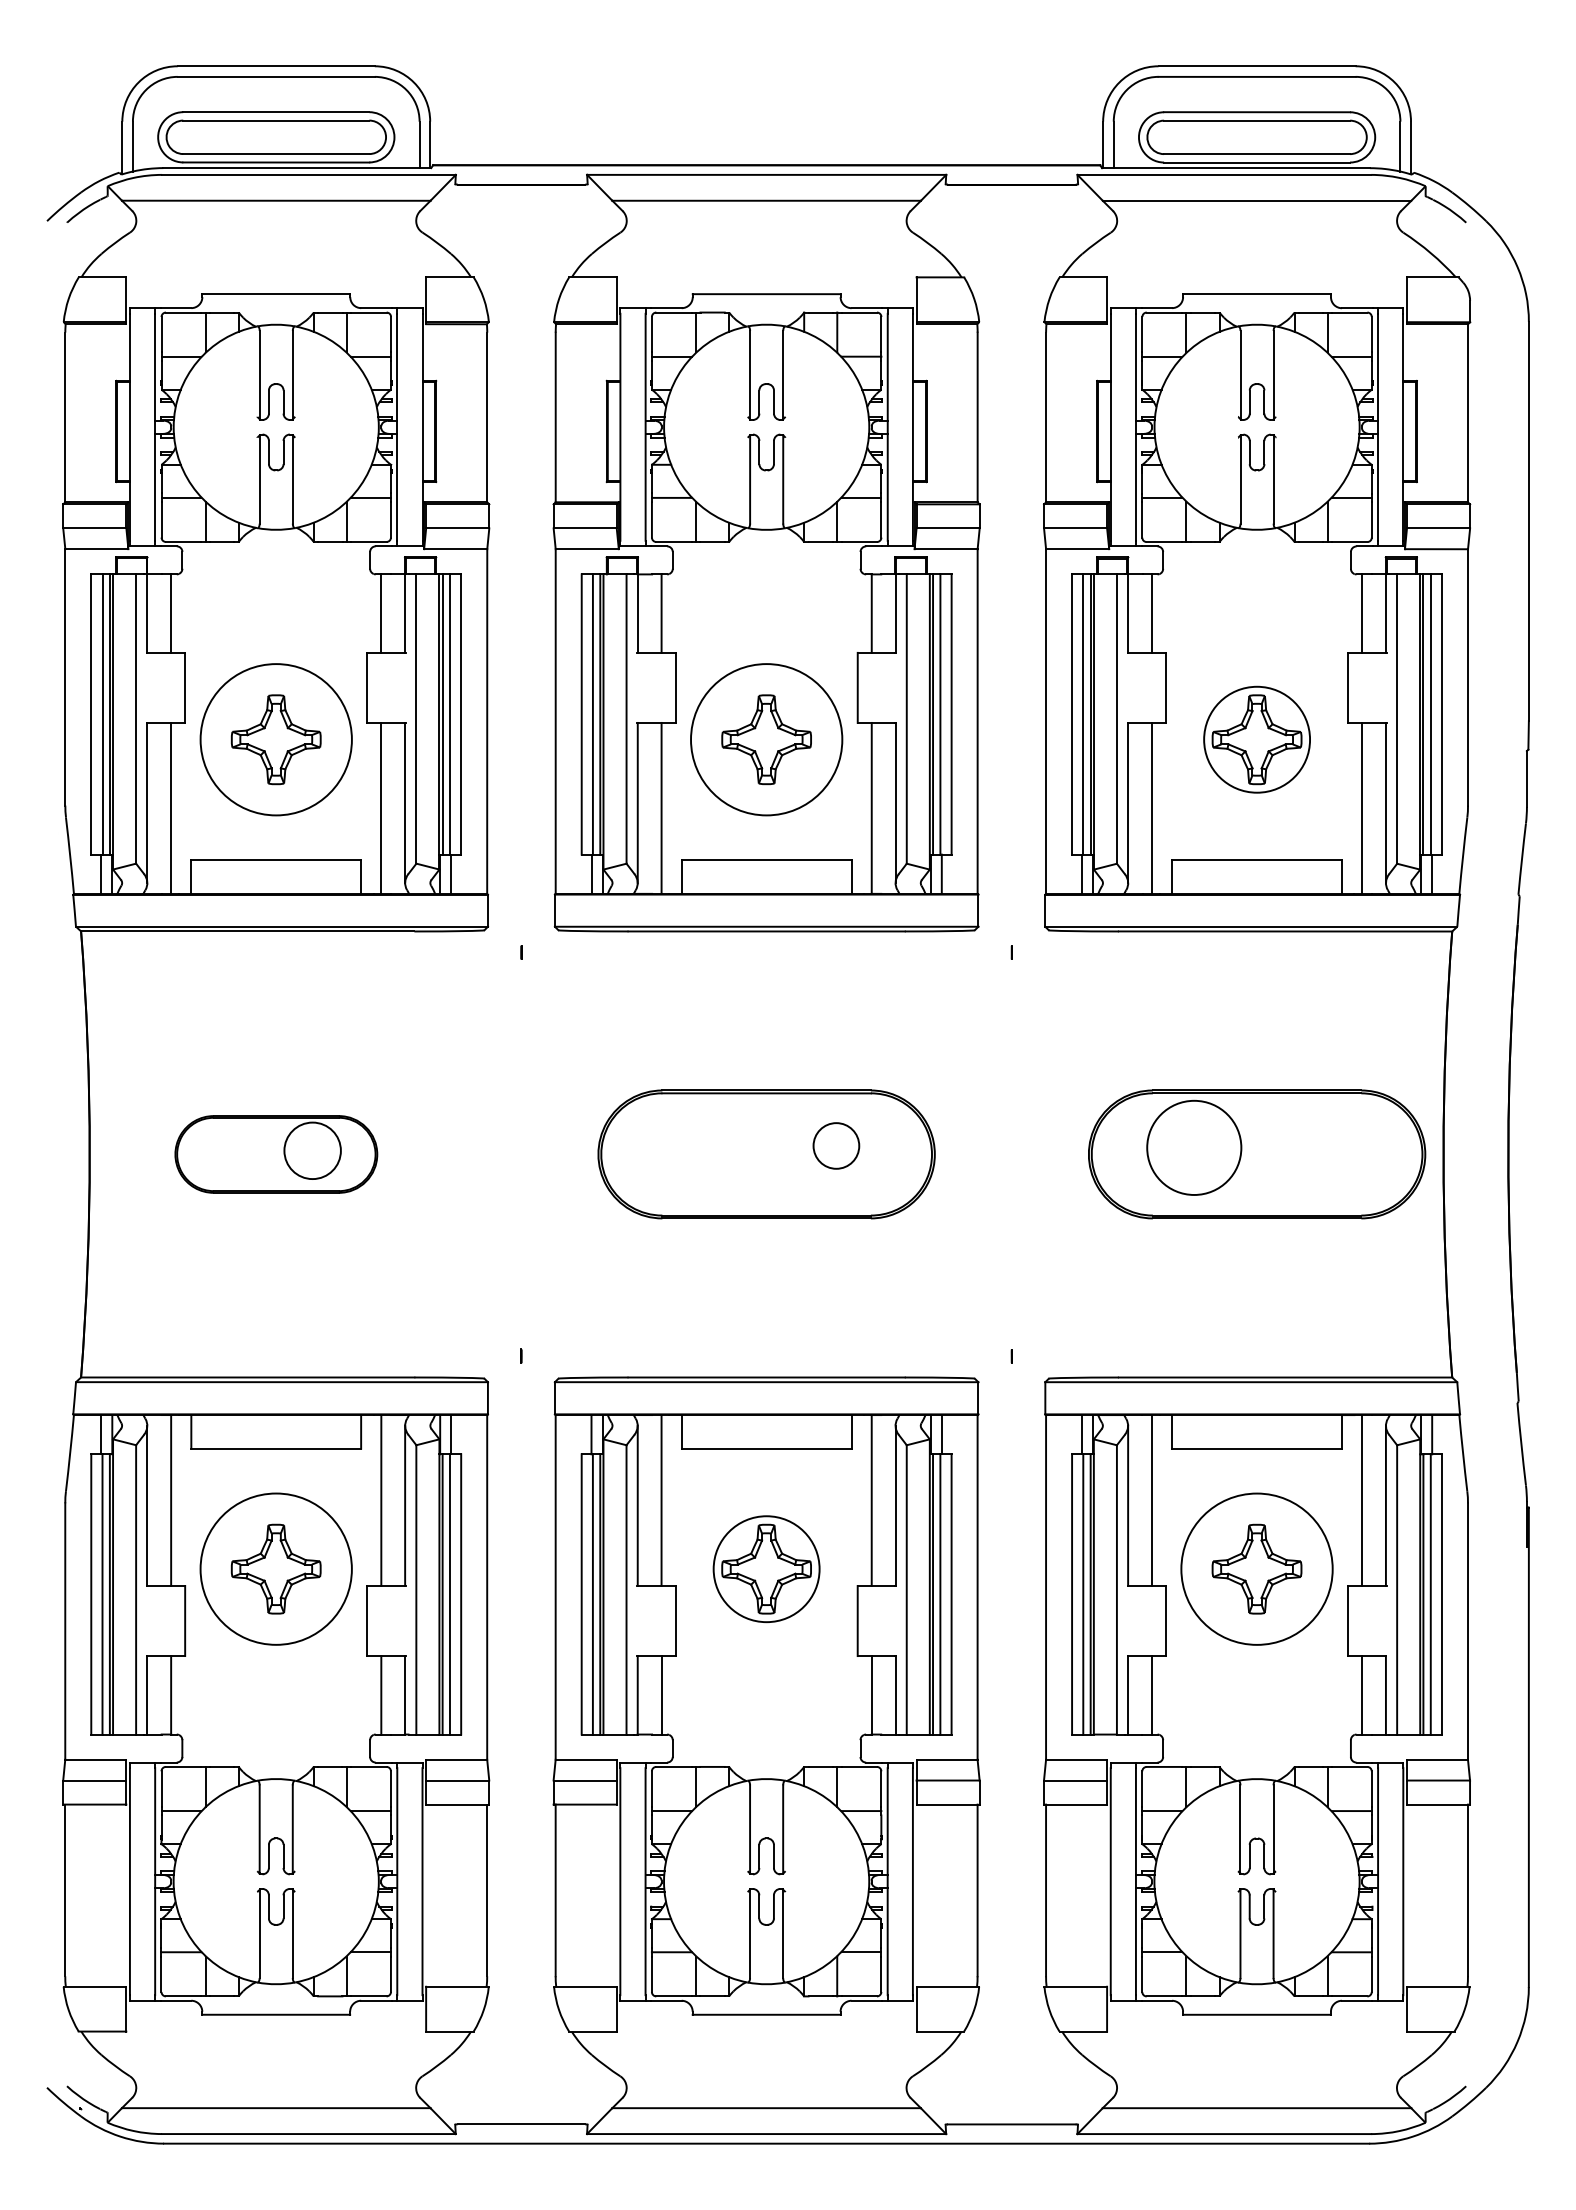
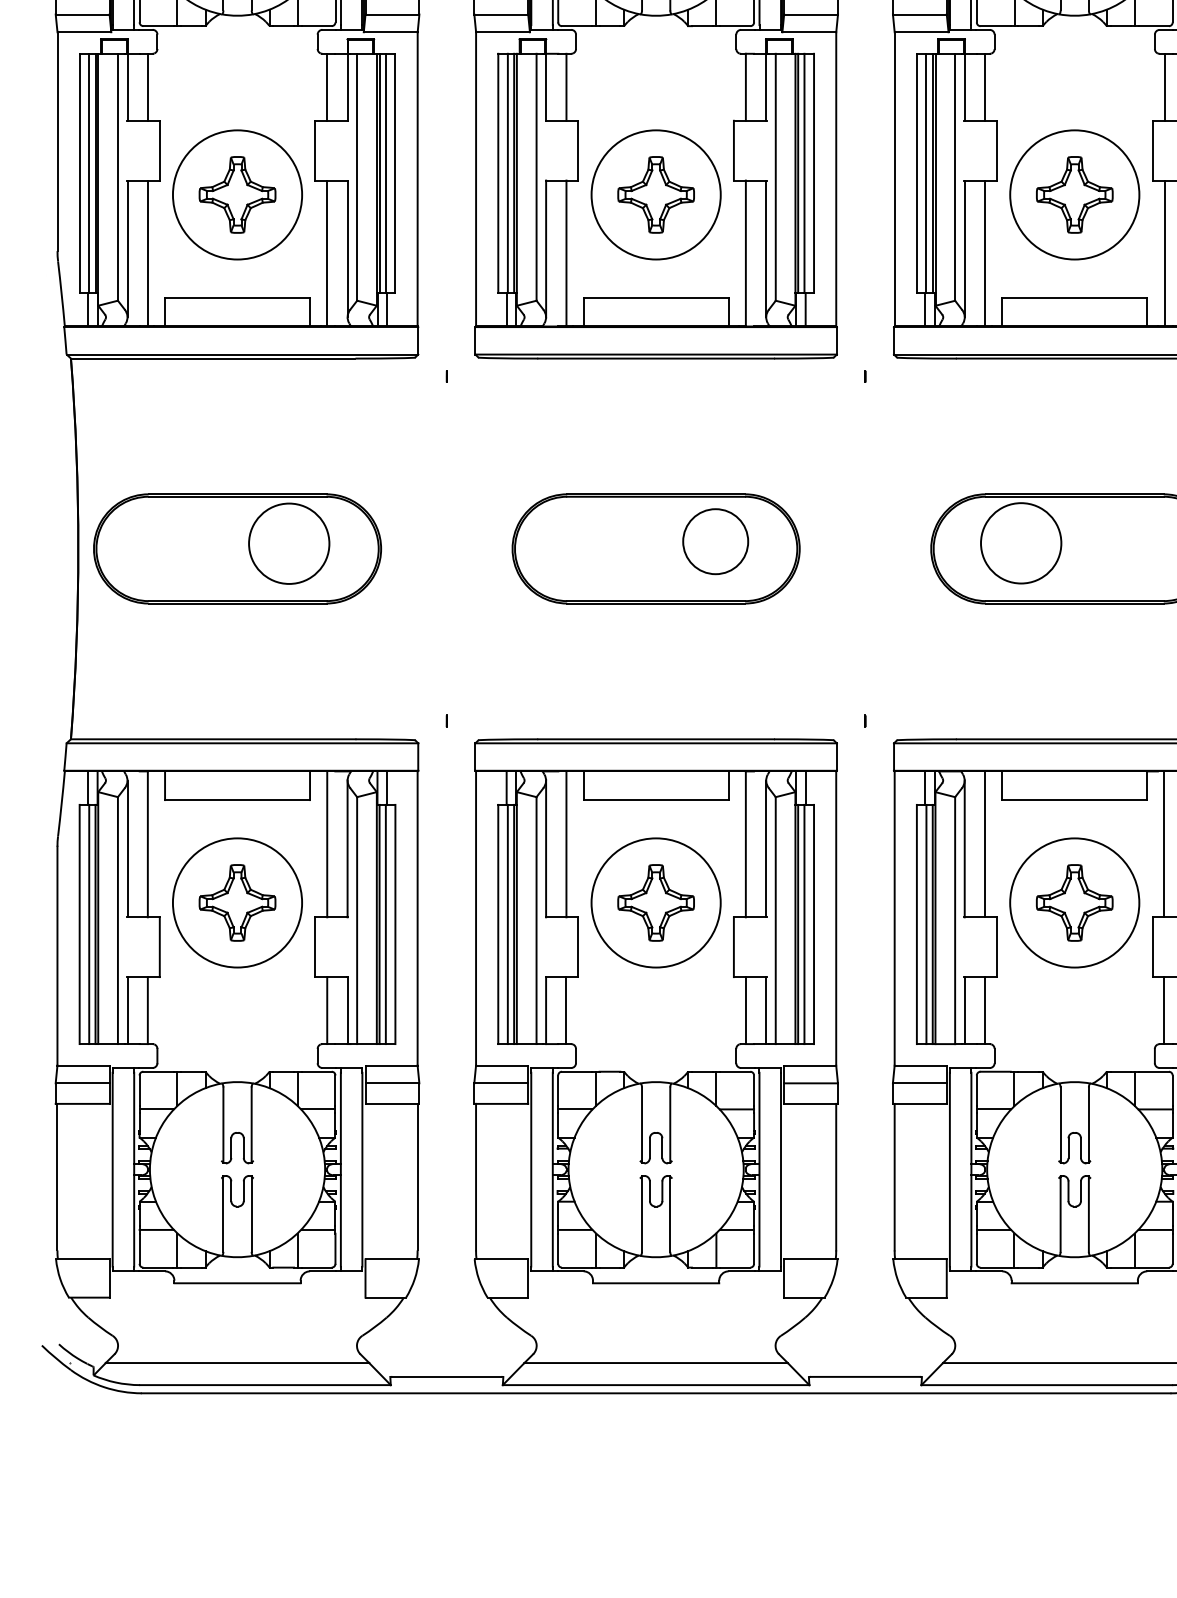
circle: (1256, 739) -> (1074, 194), size x1.43
circle: (836, 1145) -> (715, 541), size x1.67
part: (276, 1154) -> (237, 548), size x1.67
circle: (766, 1568) -> (656, 902), size x1.43

